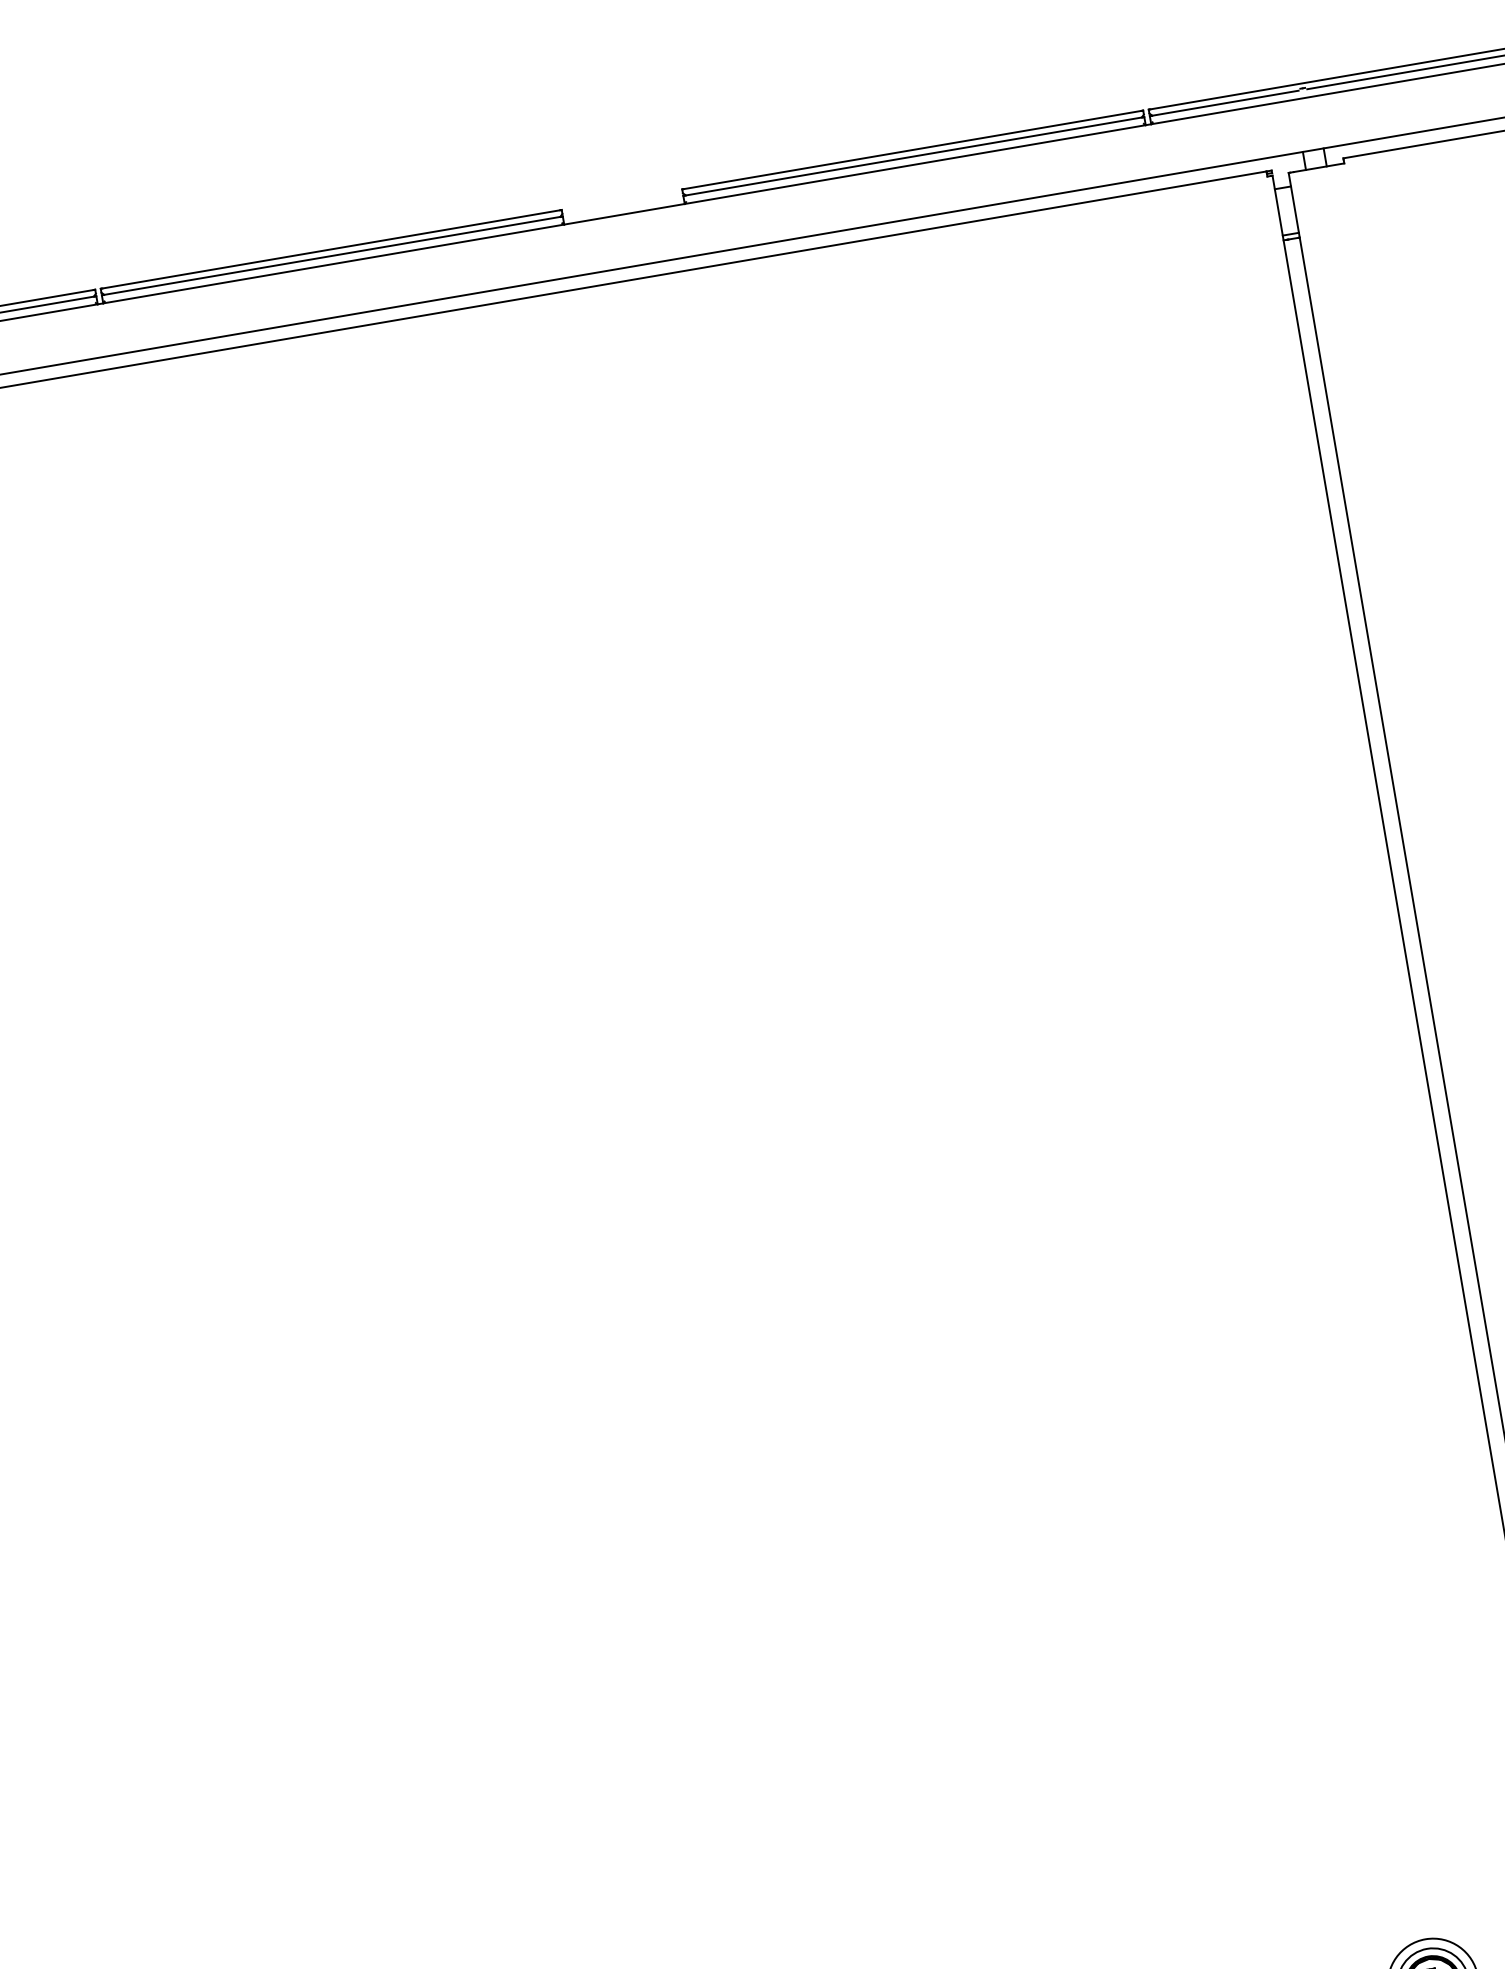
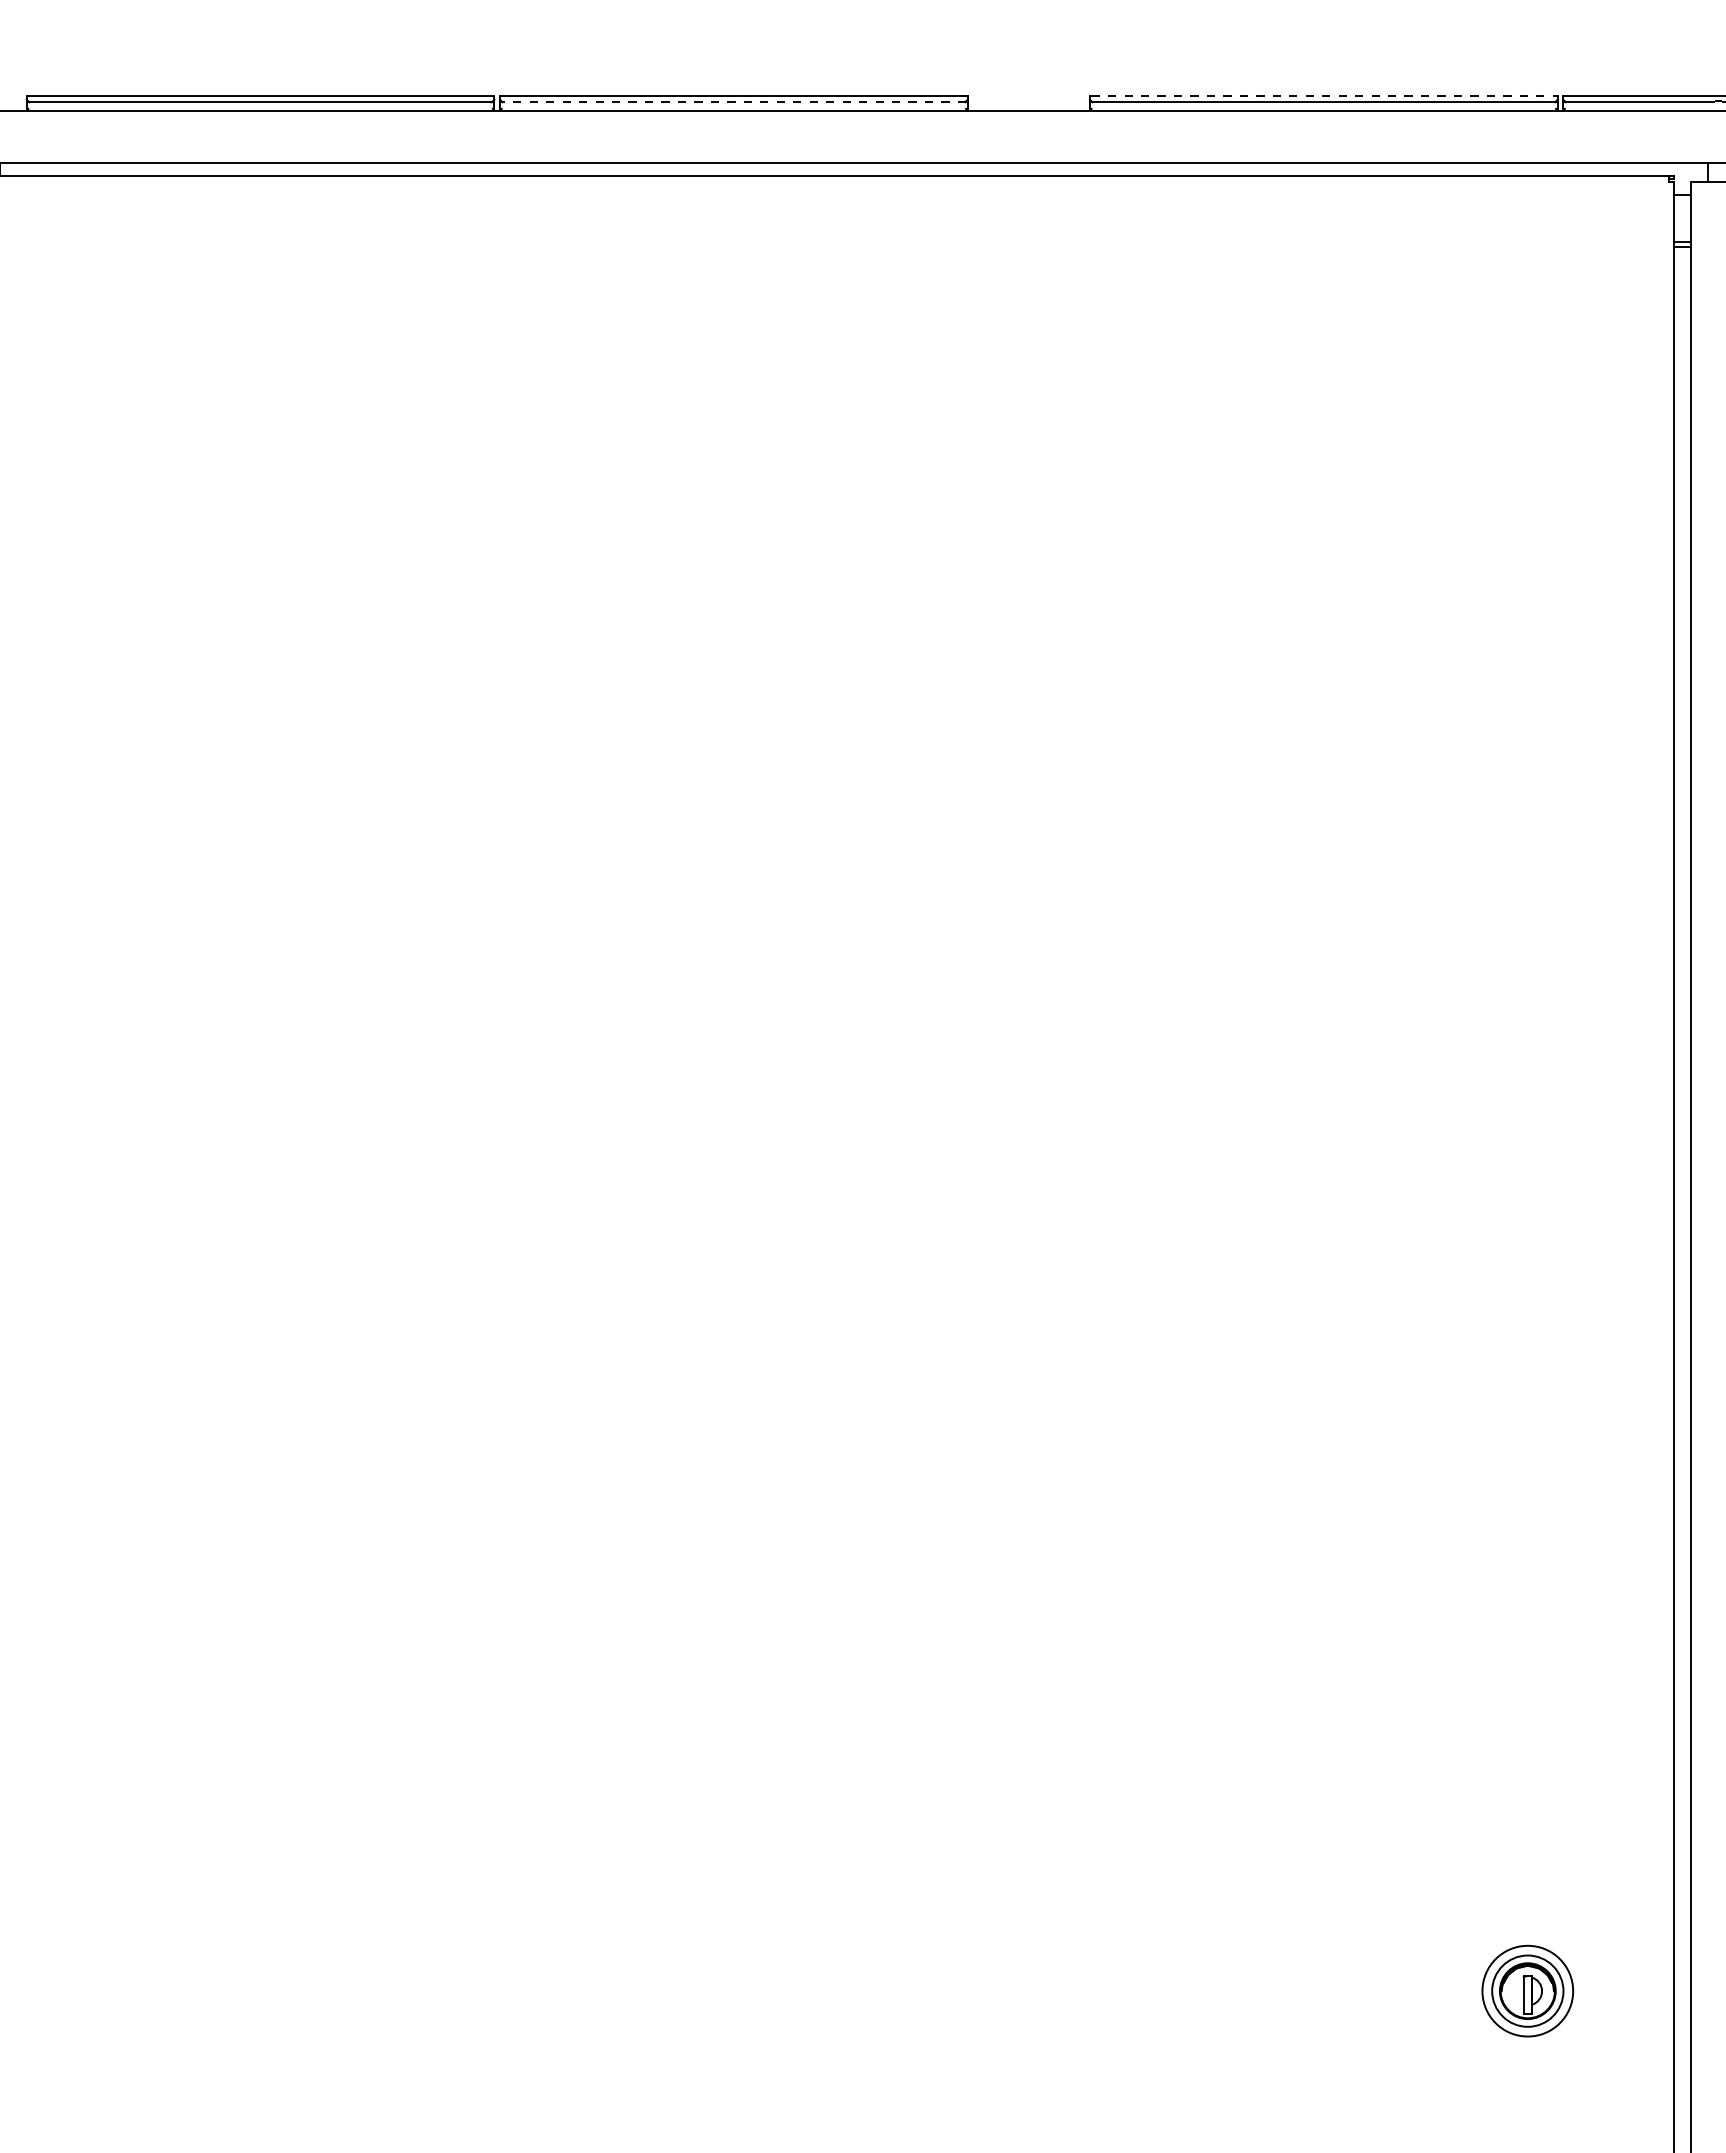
line: (913, 149) -> (1324, 95), solid -> dashed
line: (332, 256) -> (733, 102), solid -> dashed

